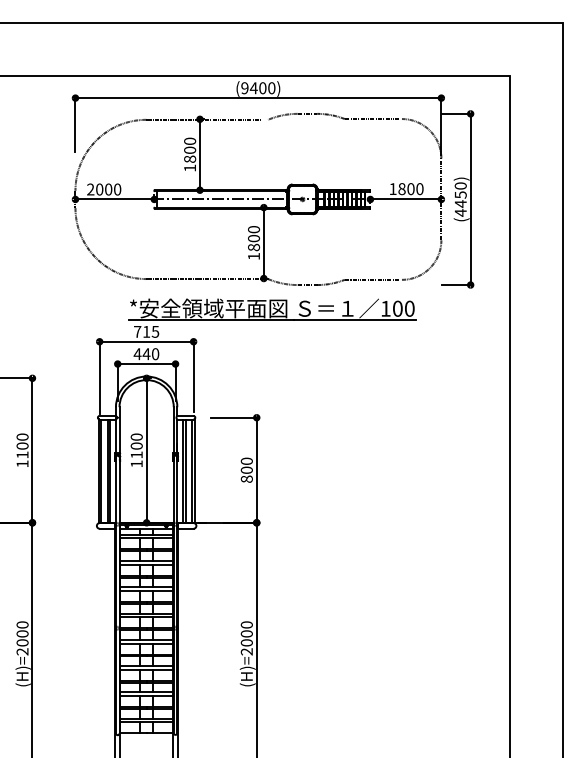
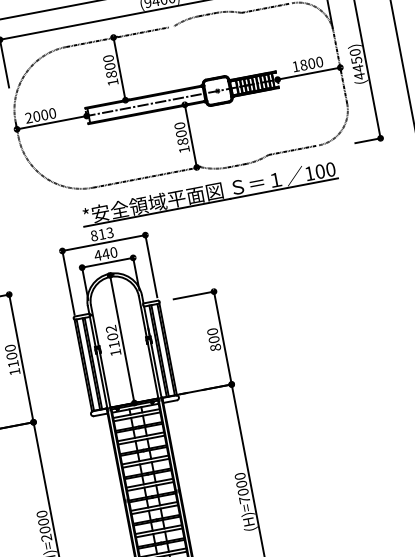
text: (146, 331) -> (102, 234), 715 -> 813
text: (136, 436) -> (110, 328), 1100 -> 1102
text: (246, 651) -> (244, 499), (H)=2000 -> (H)=7000

